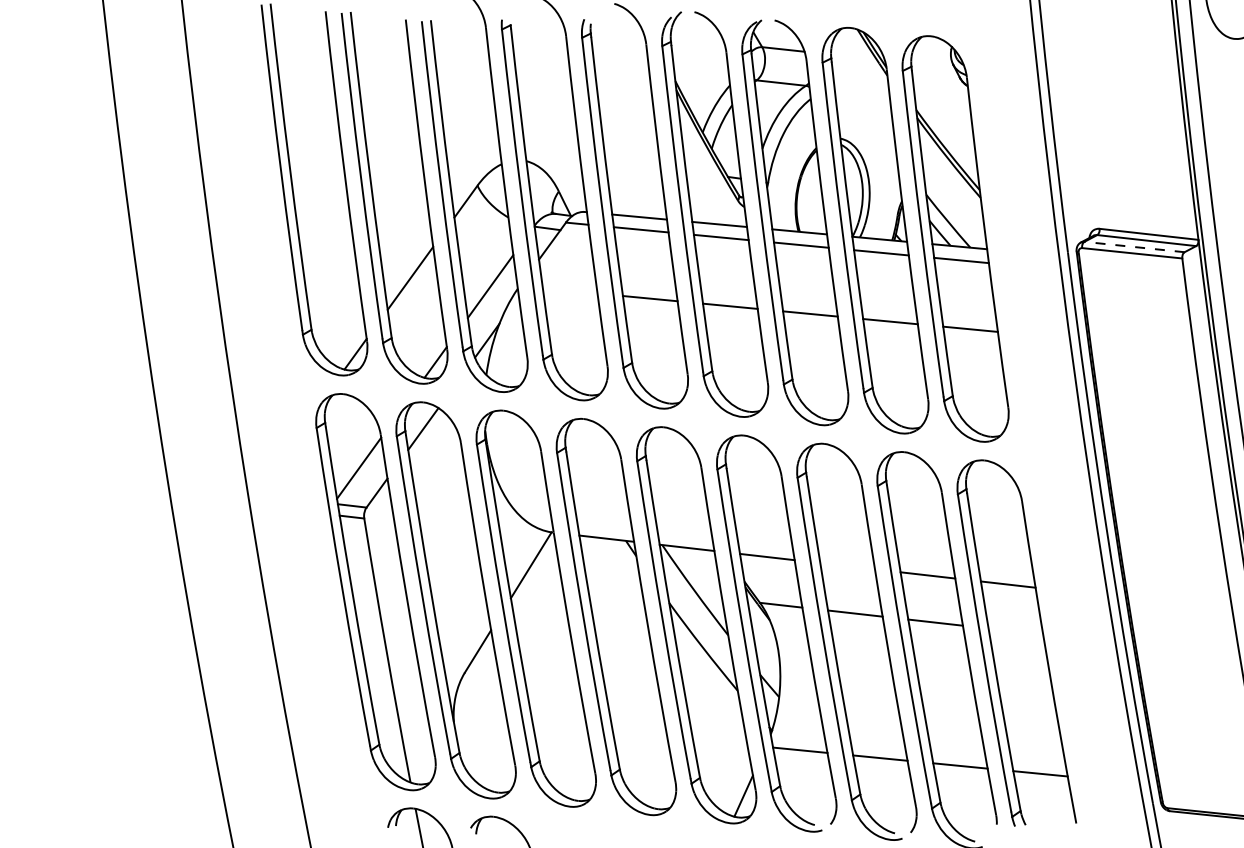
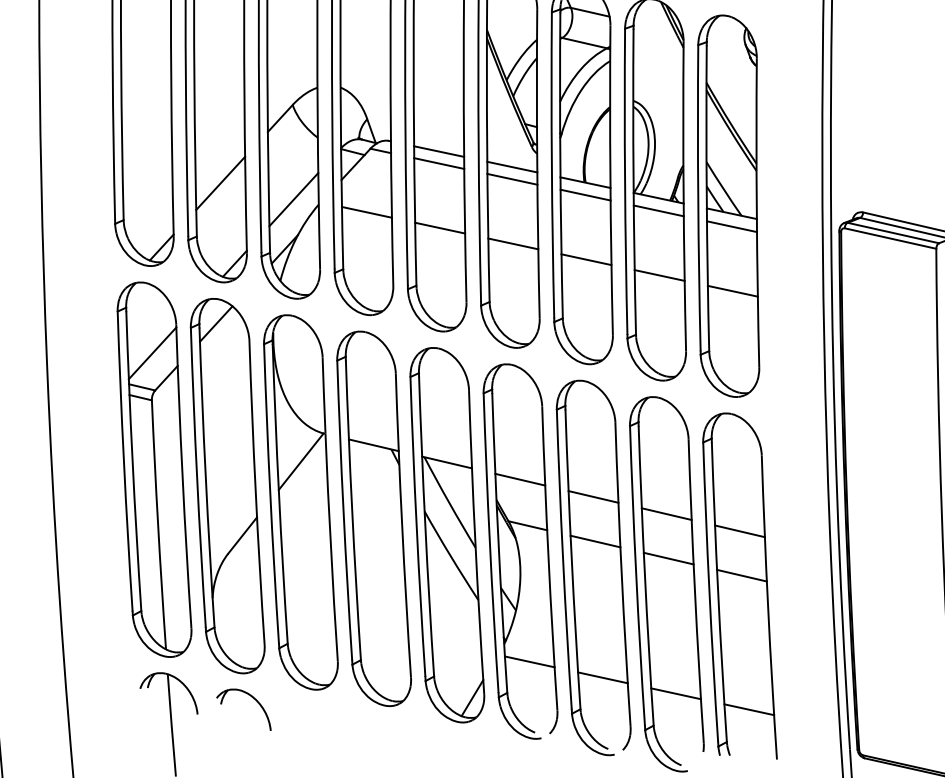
line: (1134, 246) -> (893, 232), dashed -> solid
line: (569, 290) -> (366, 211), added
line: (847, 566) -> (593, 497), added
line: (1015, 631) -> (741, 575), added

